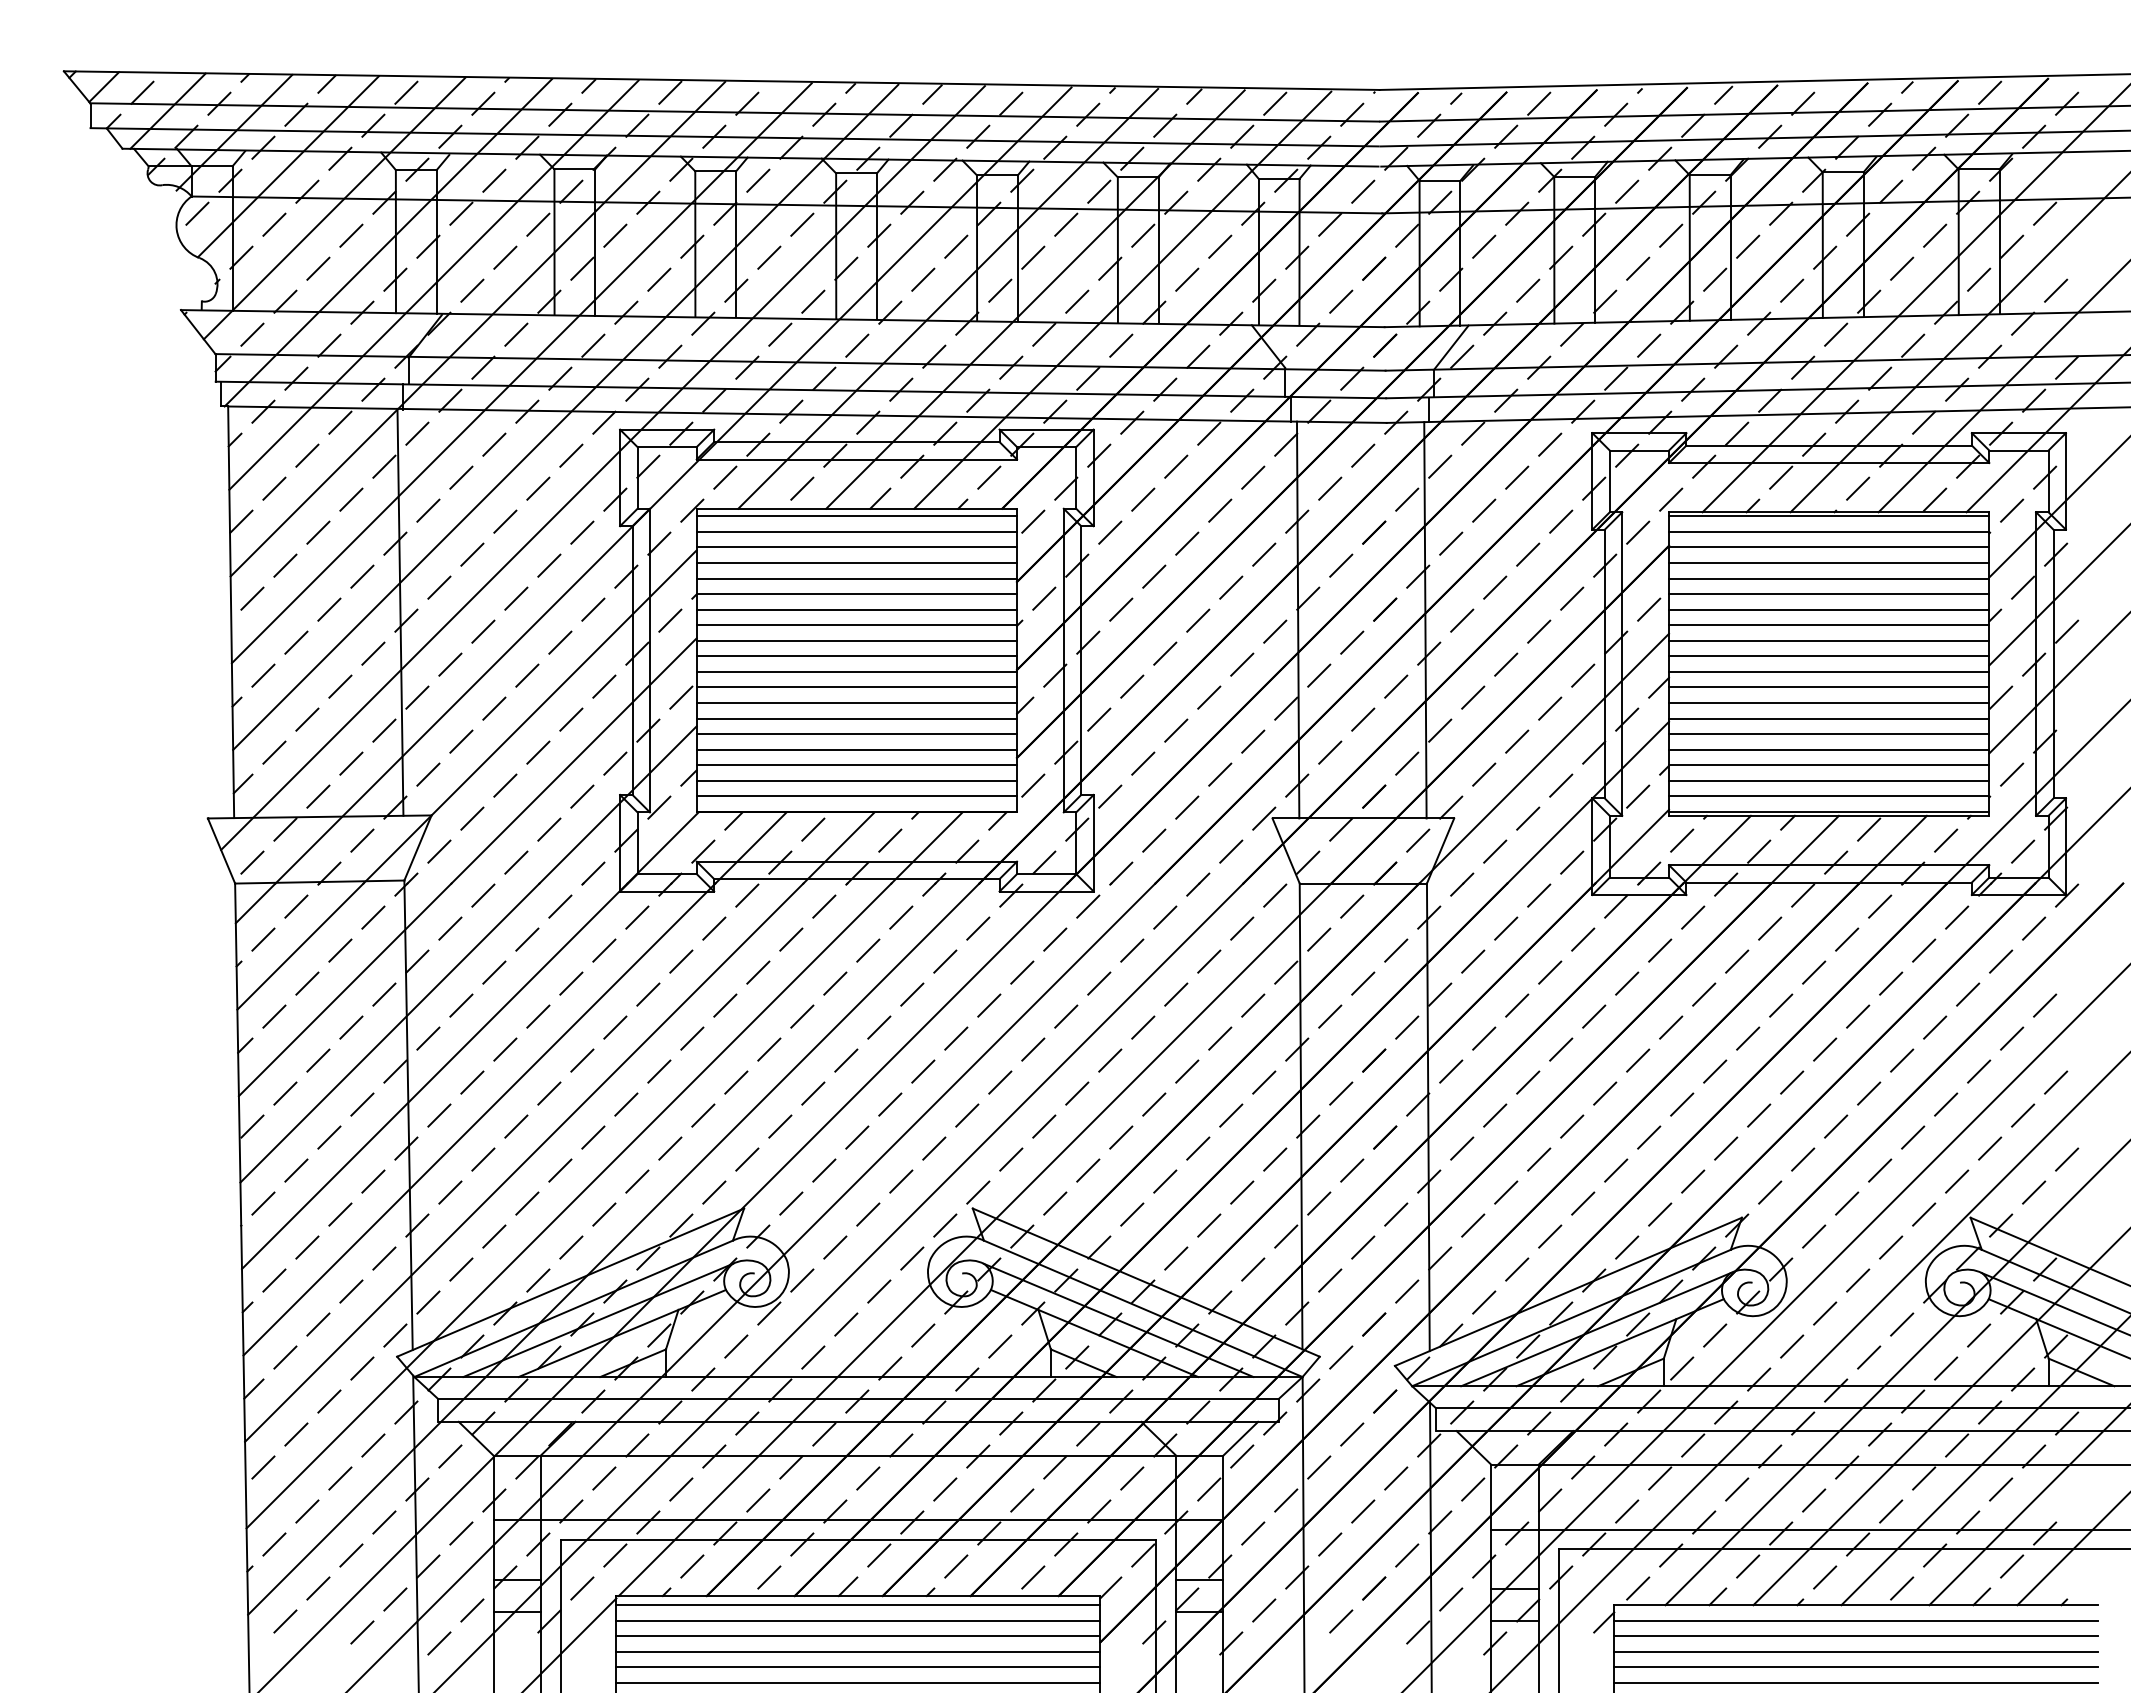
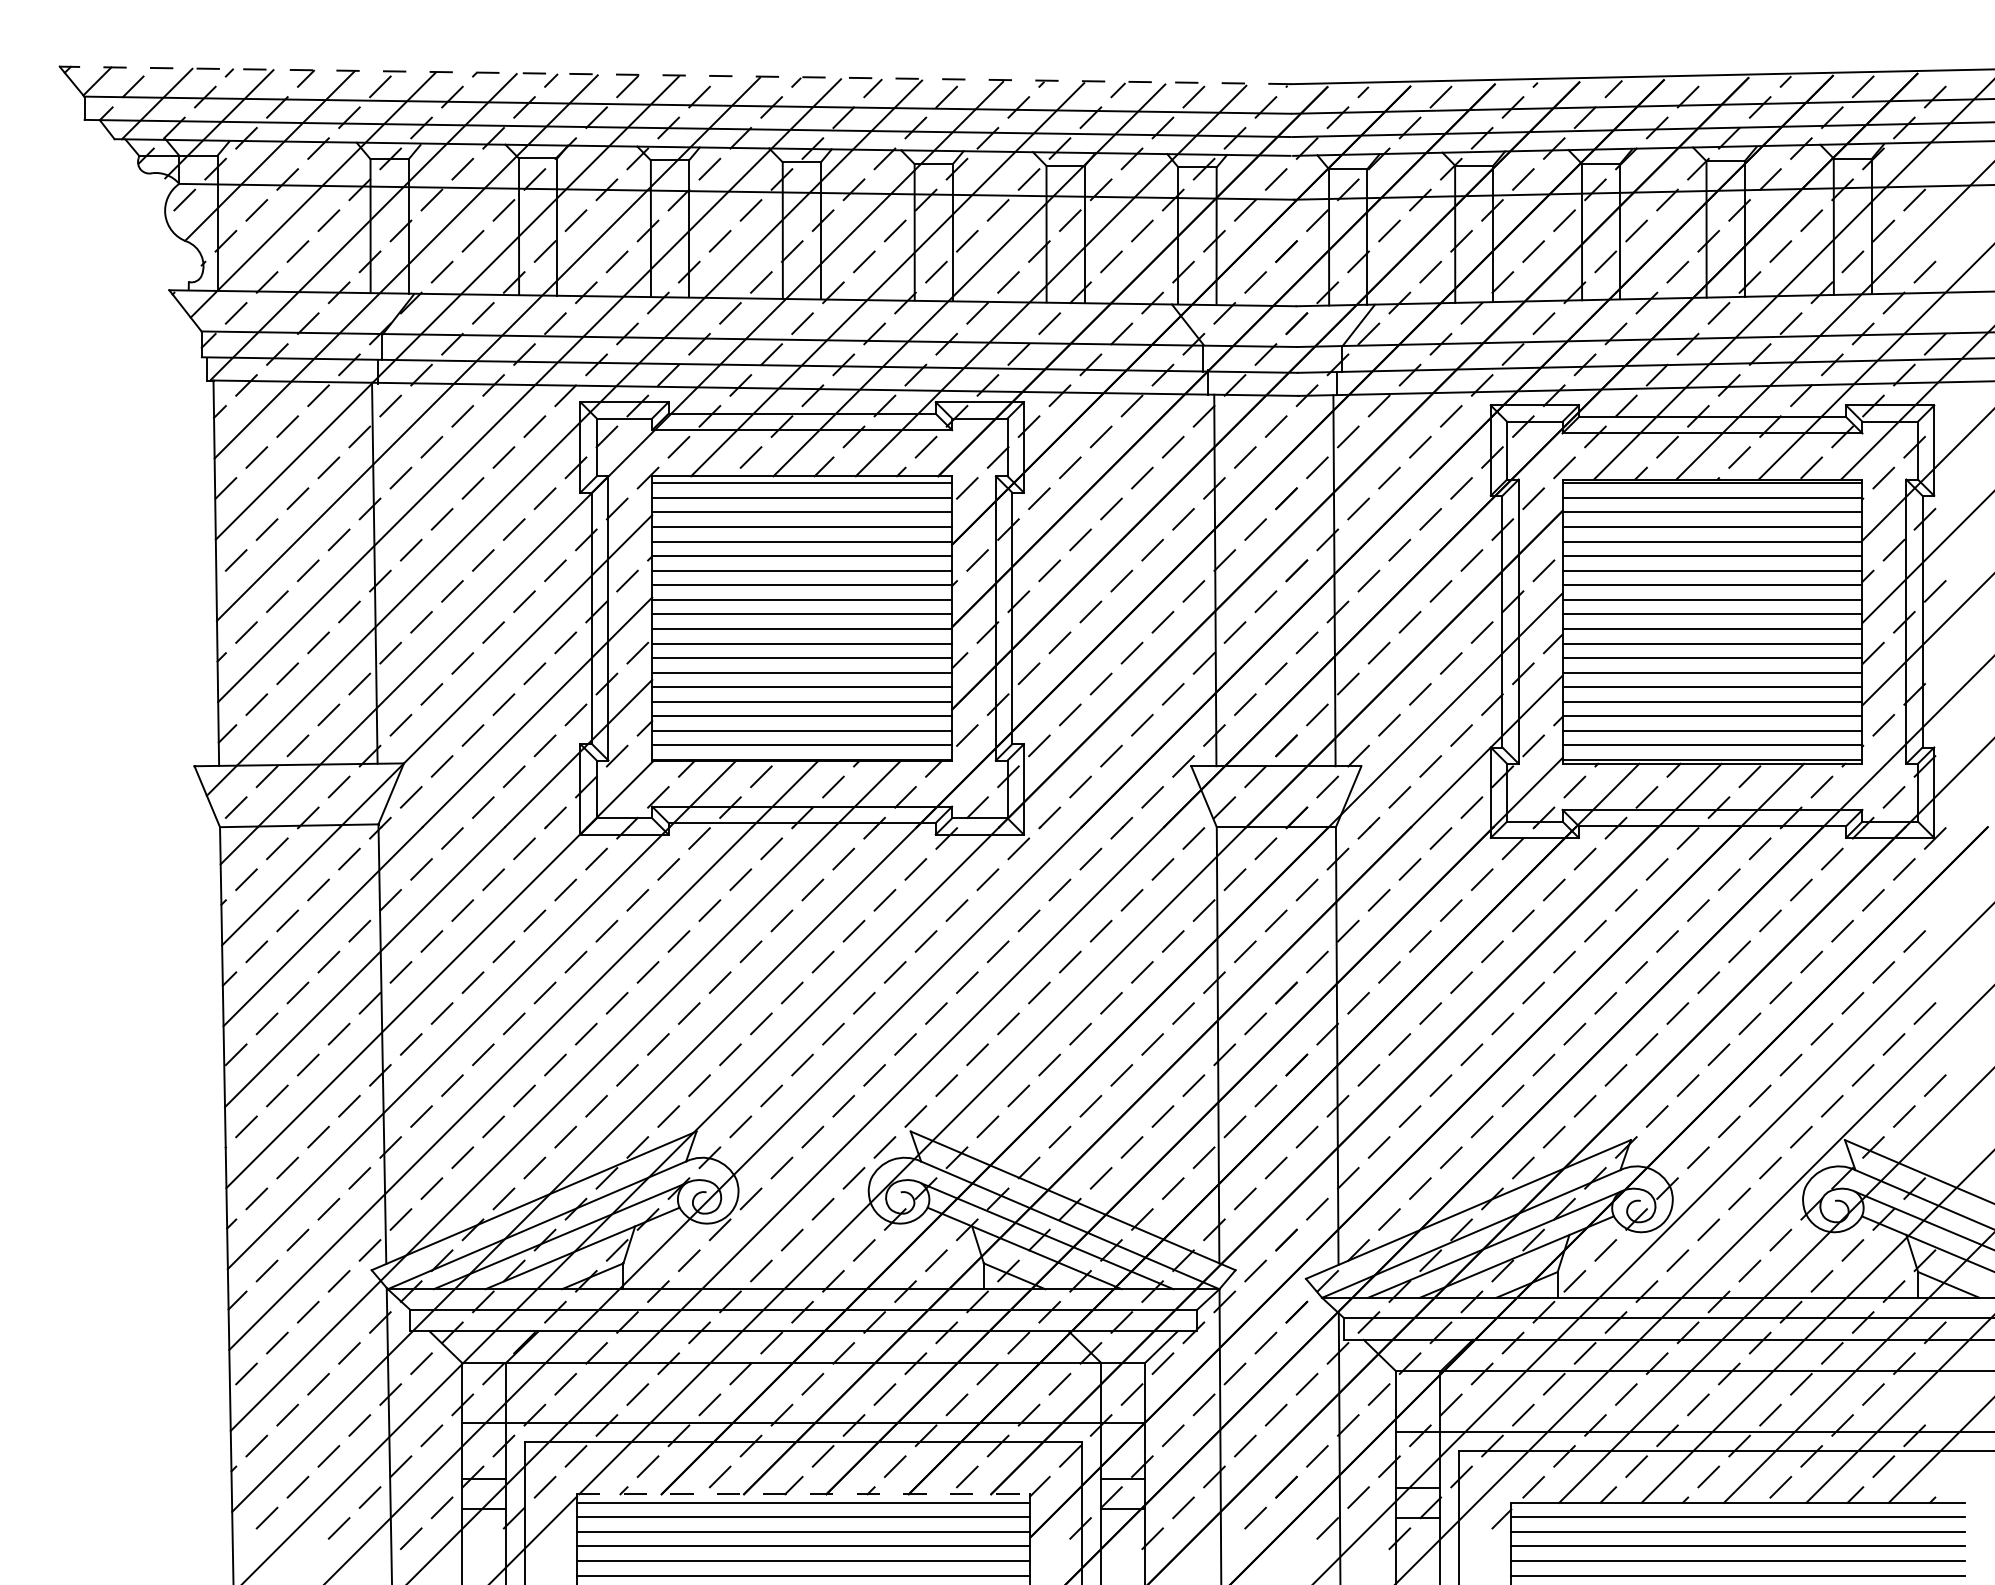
line: (721, 80) -> (675, 75), solid -> dashed
line: (858, 1596) -> (803, 1494), solid -> dashed

